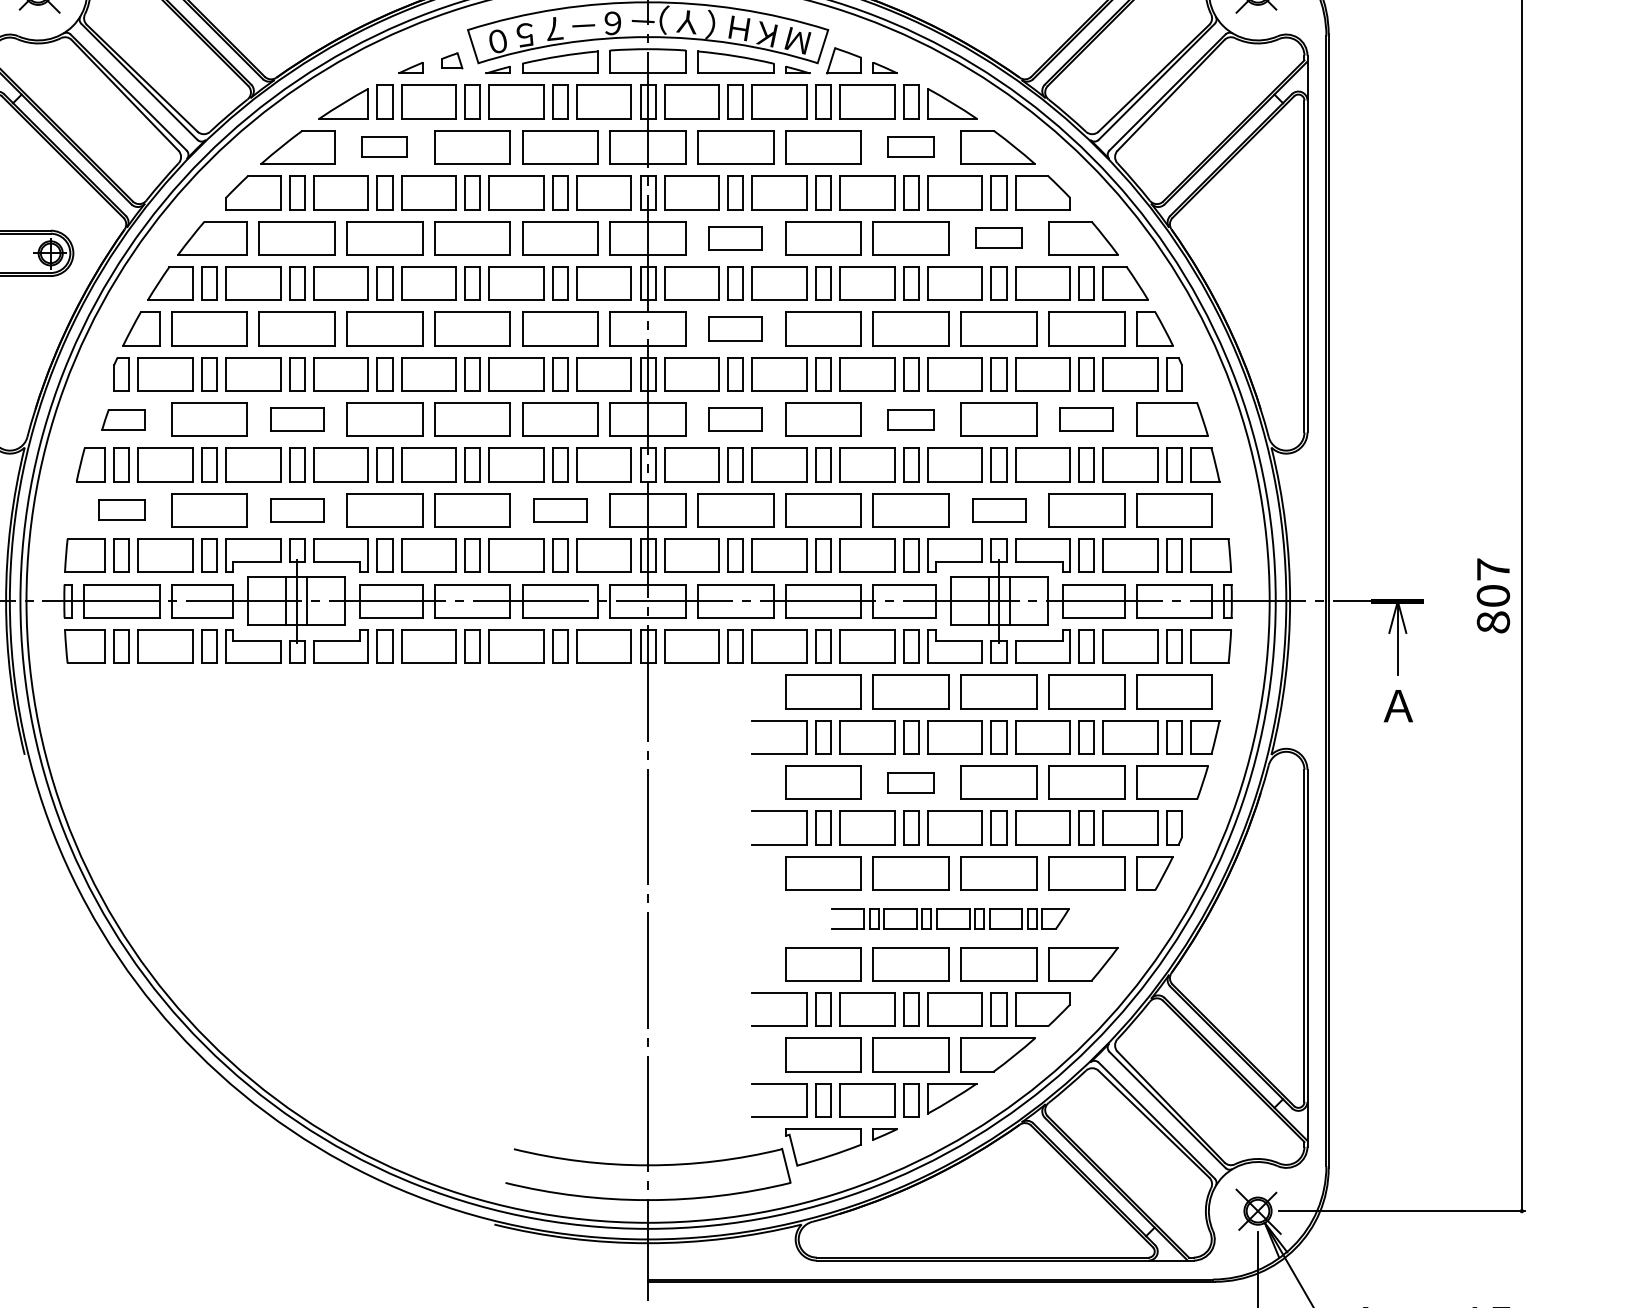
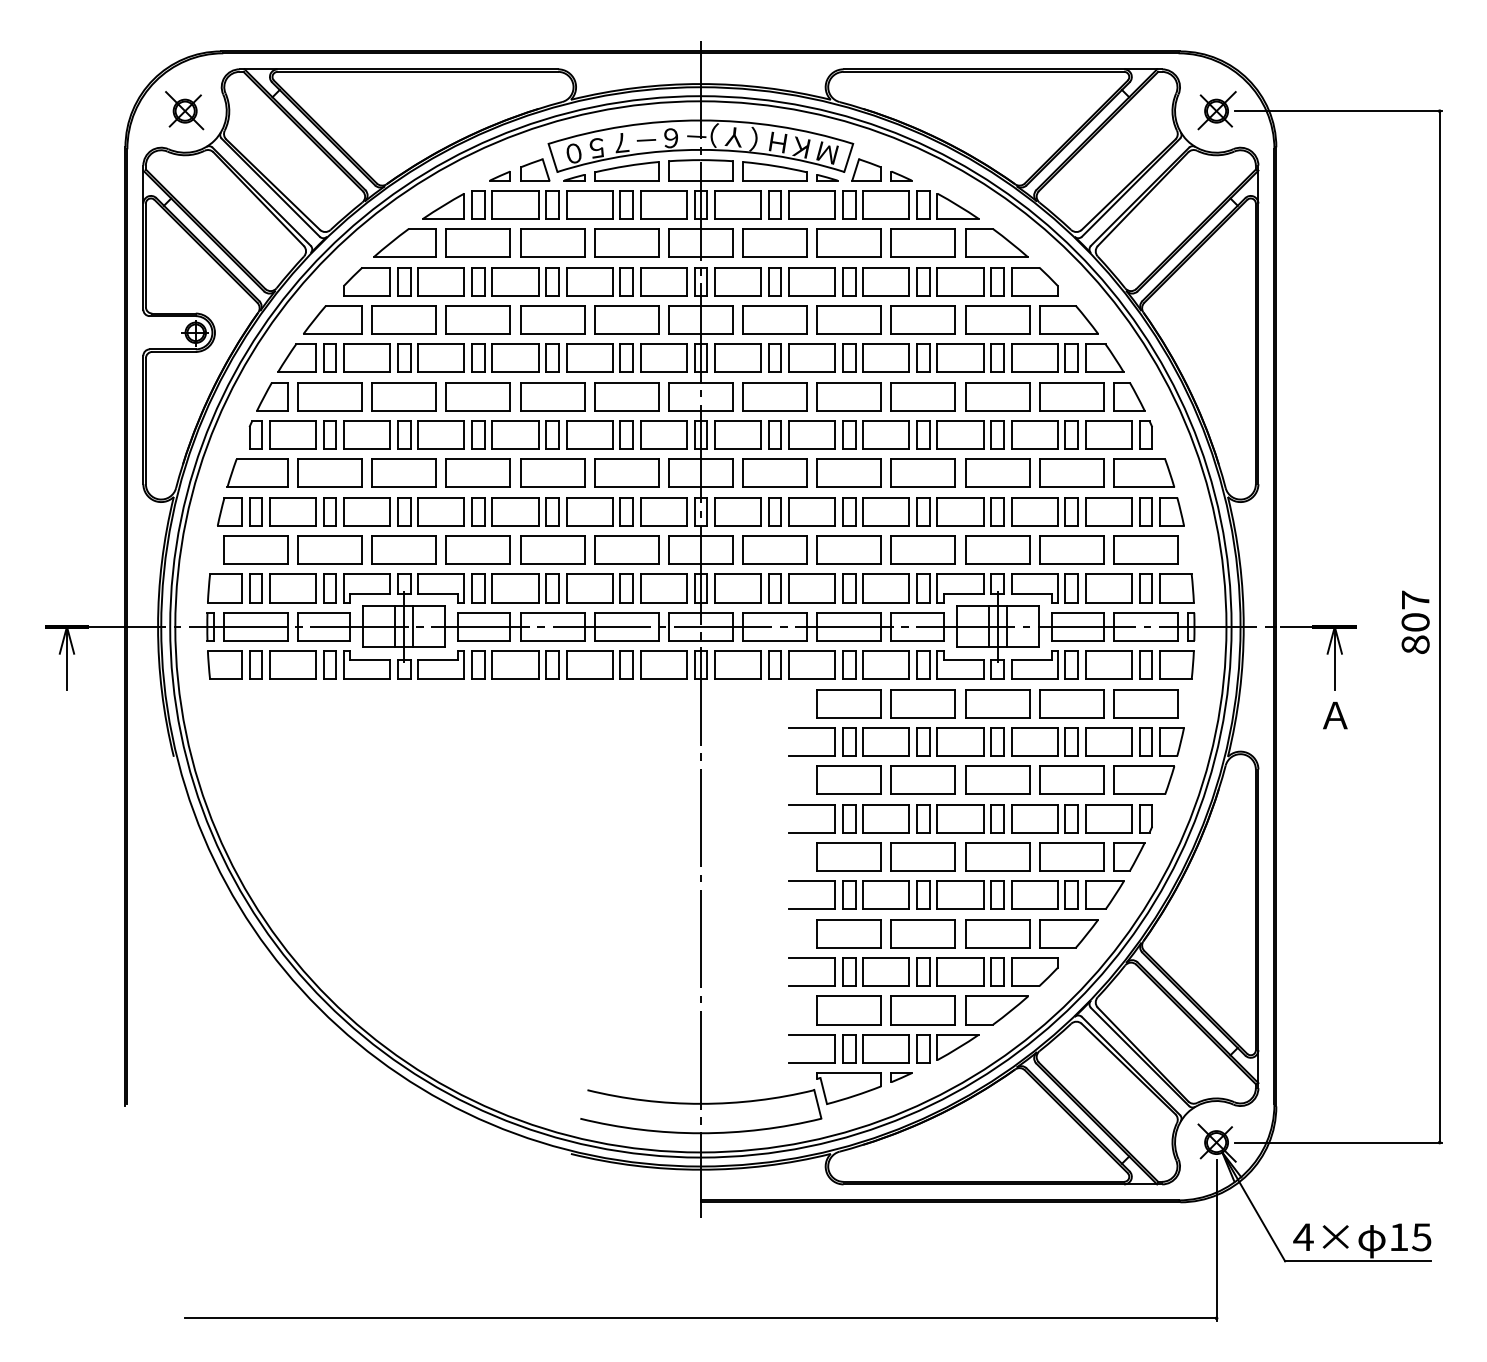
part: (452, 60) -> (535, 169), size x1.67
part: (383, 146) -> (477, 242), size x1.67
part: (910, 146) -> (922, 242), size x1.67
part: (735, 237) -> (774, 319), size x1.43
part: (998, 237) -> (997, 319), size x1.67
part: (735, 328) -> (774, 396), size x1.43
part: (123, 418) -> (257, 472), size x1.67
part: (296, 418) -> (403, 472), size x1.43
part: (735, 418) -> (774, 472), size x1.43
part: (910, 418) -> (922, 472), size x1.67
part: (1086, 418) -> (1071, 472), size x1.43
part: (121, 509) -> (255, 549), size x1.67
part: (296, 509) -> (403, 549), size x1.43
part: (560, 509) -> (626, 549), size x1.43
part: (998, 509) -> (997, 549), size x1.43
part: (910, 781) -> (922, 779), size x1.67
part: (950, 917) -> (956, 894), size x1.67

